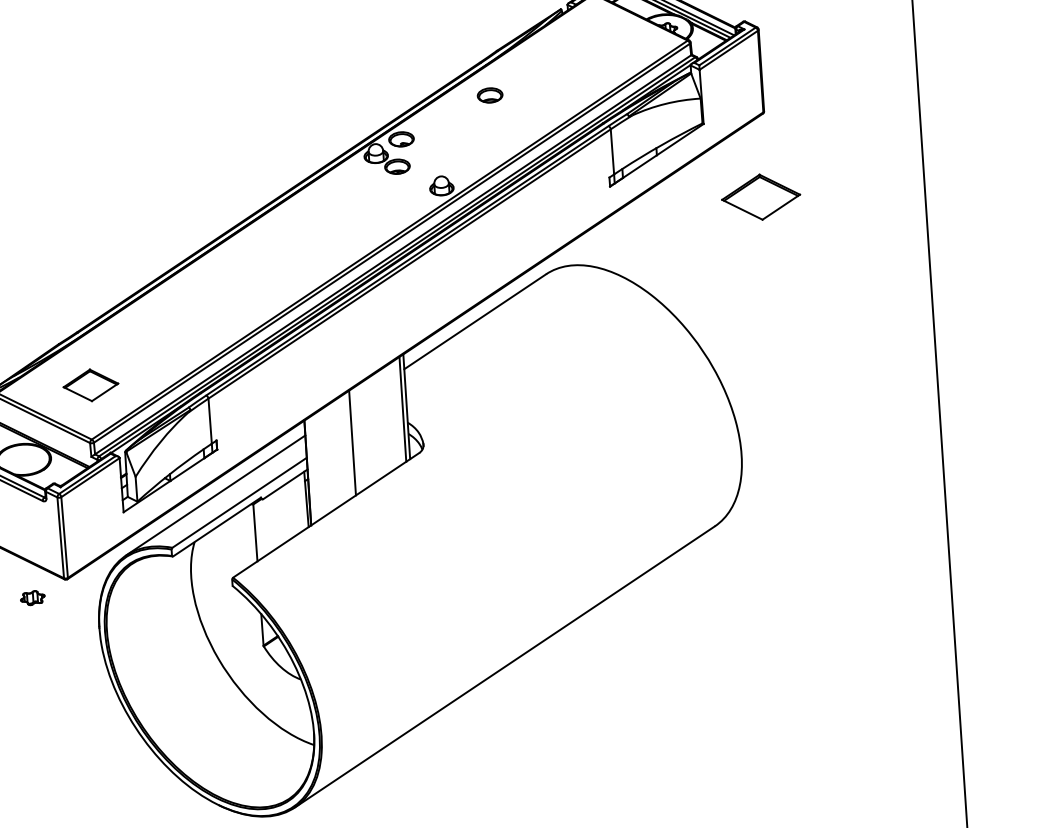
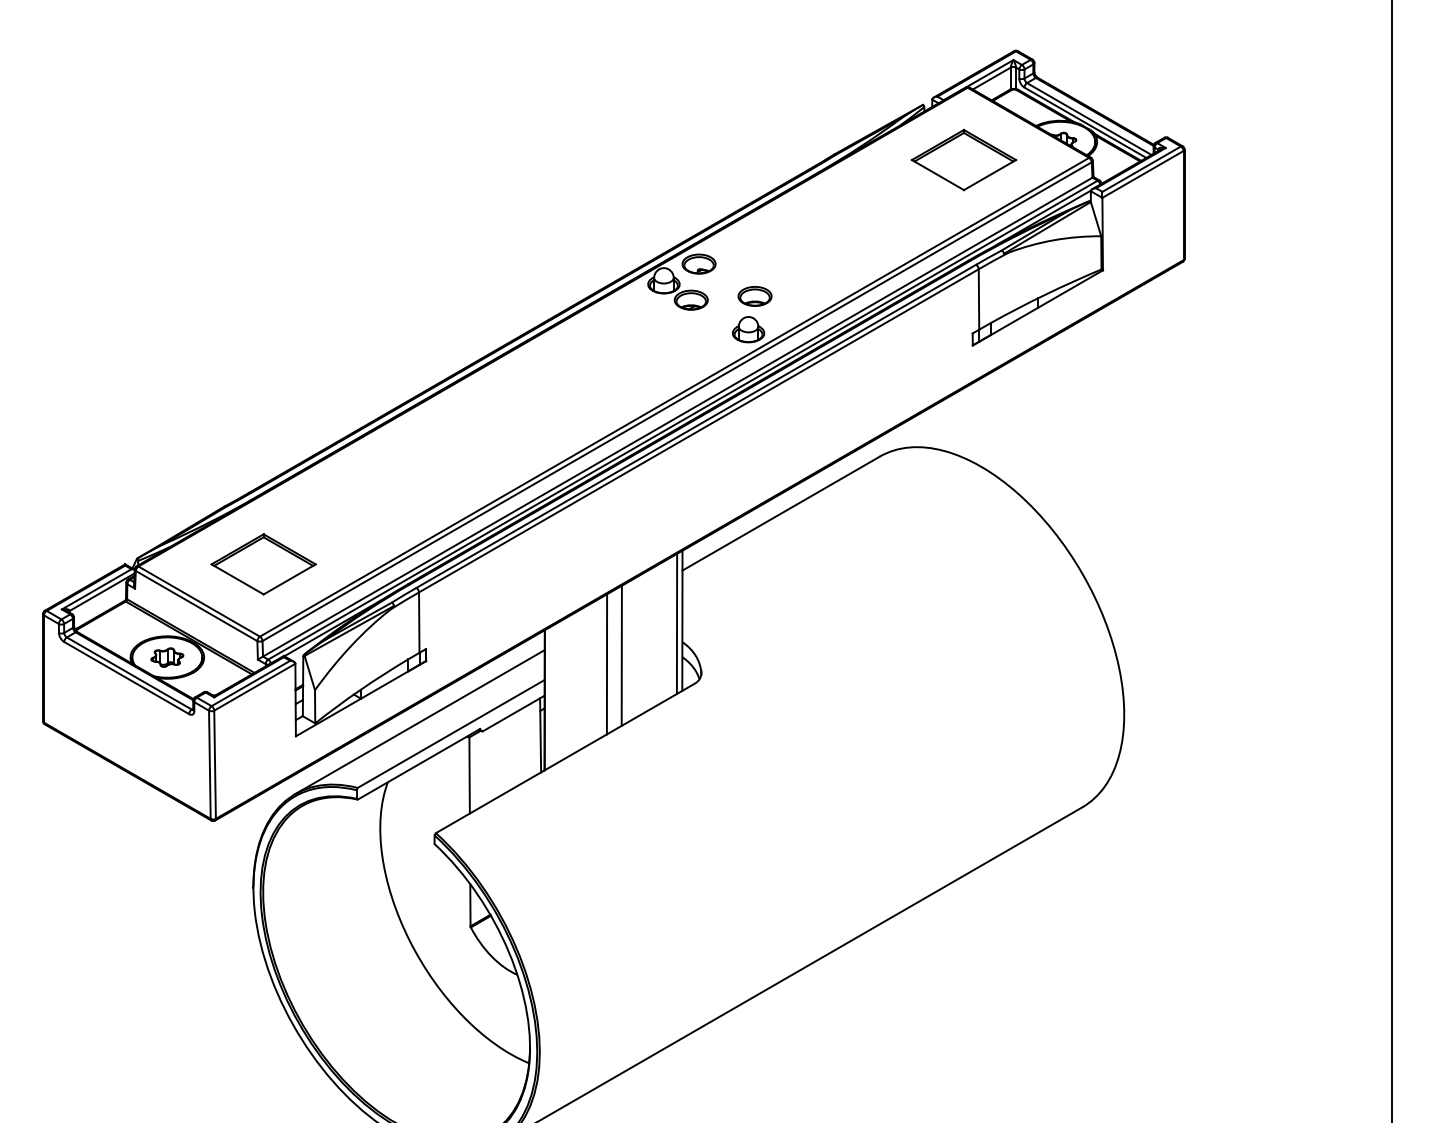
part: (489, 95) -> (754, 296), moved
part: (760, 196) -> (963, 159), moved
part: (90, 385) -> (263, 564), size x1.43
line: (362, 435) -> (621, 655), added
part: (32, 598) -> (167, 657), moved

